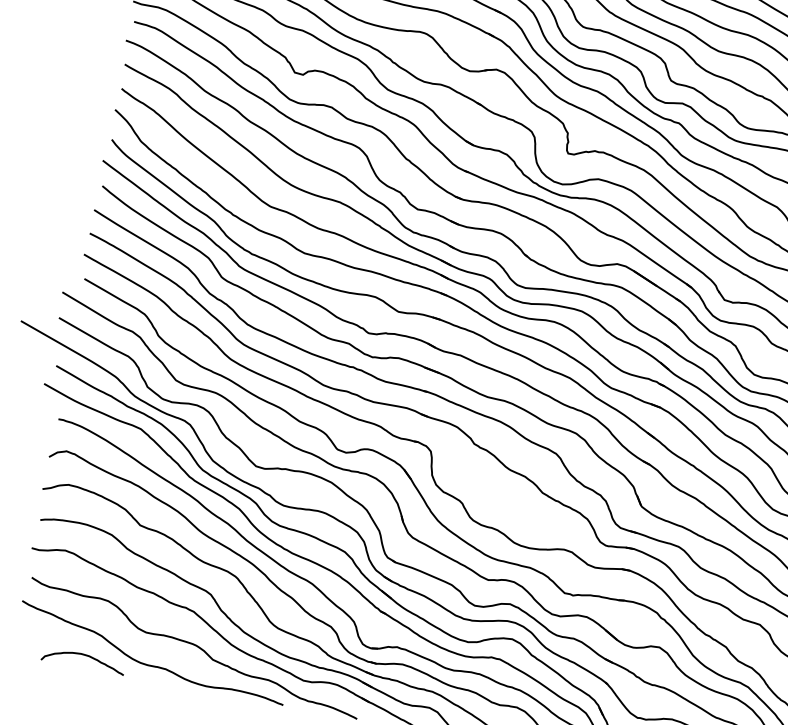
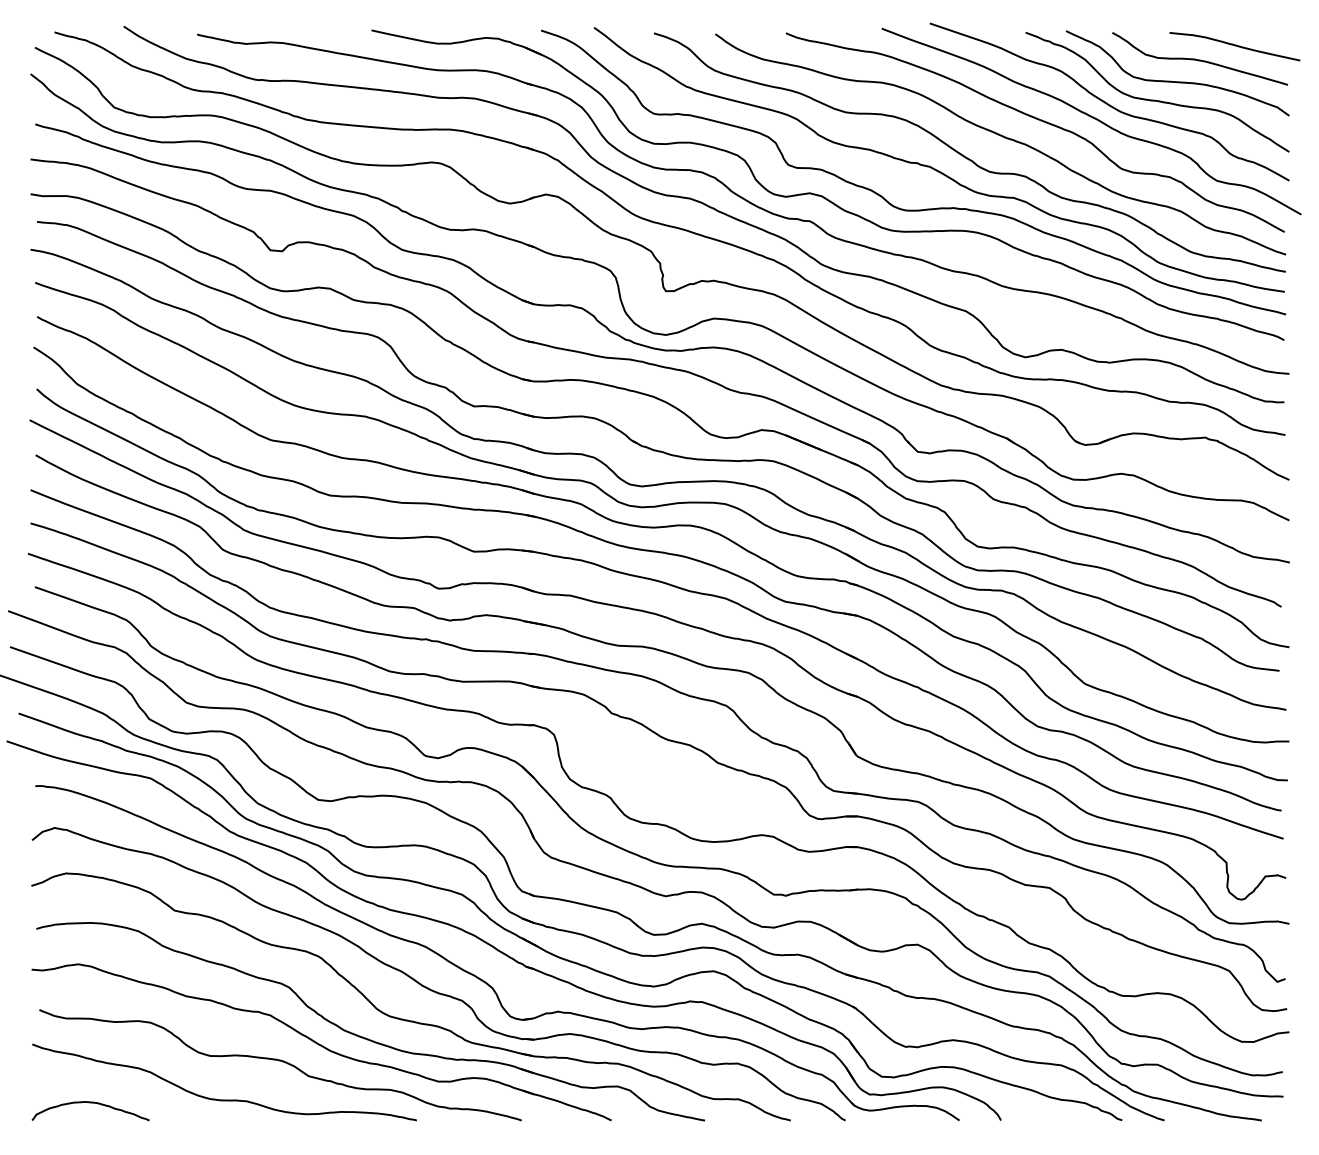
curve: (84, 655) -> (90, 1103), moved

